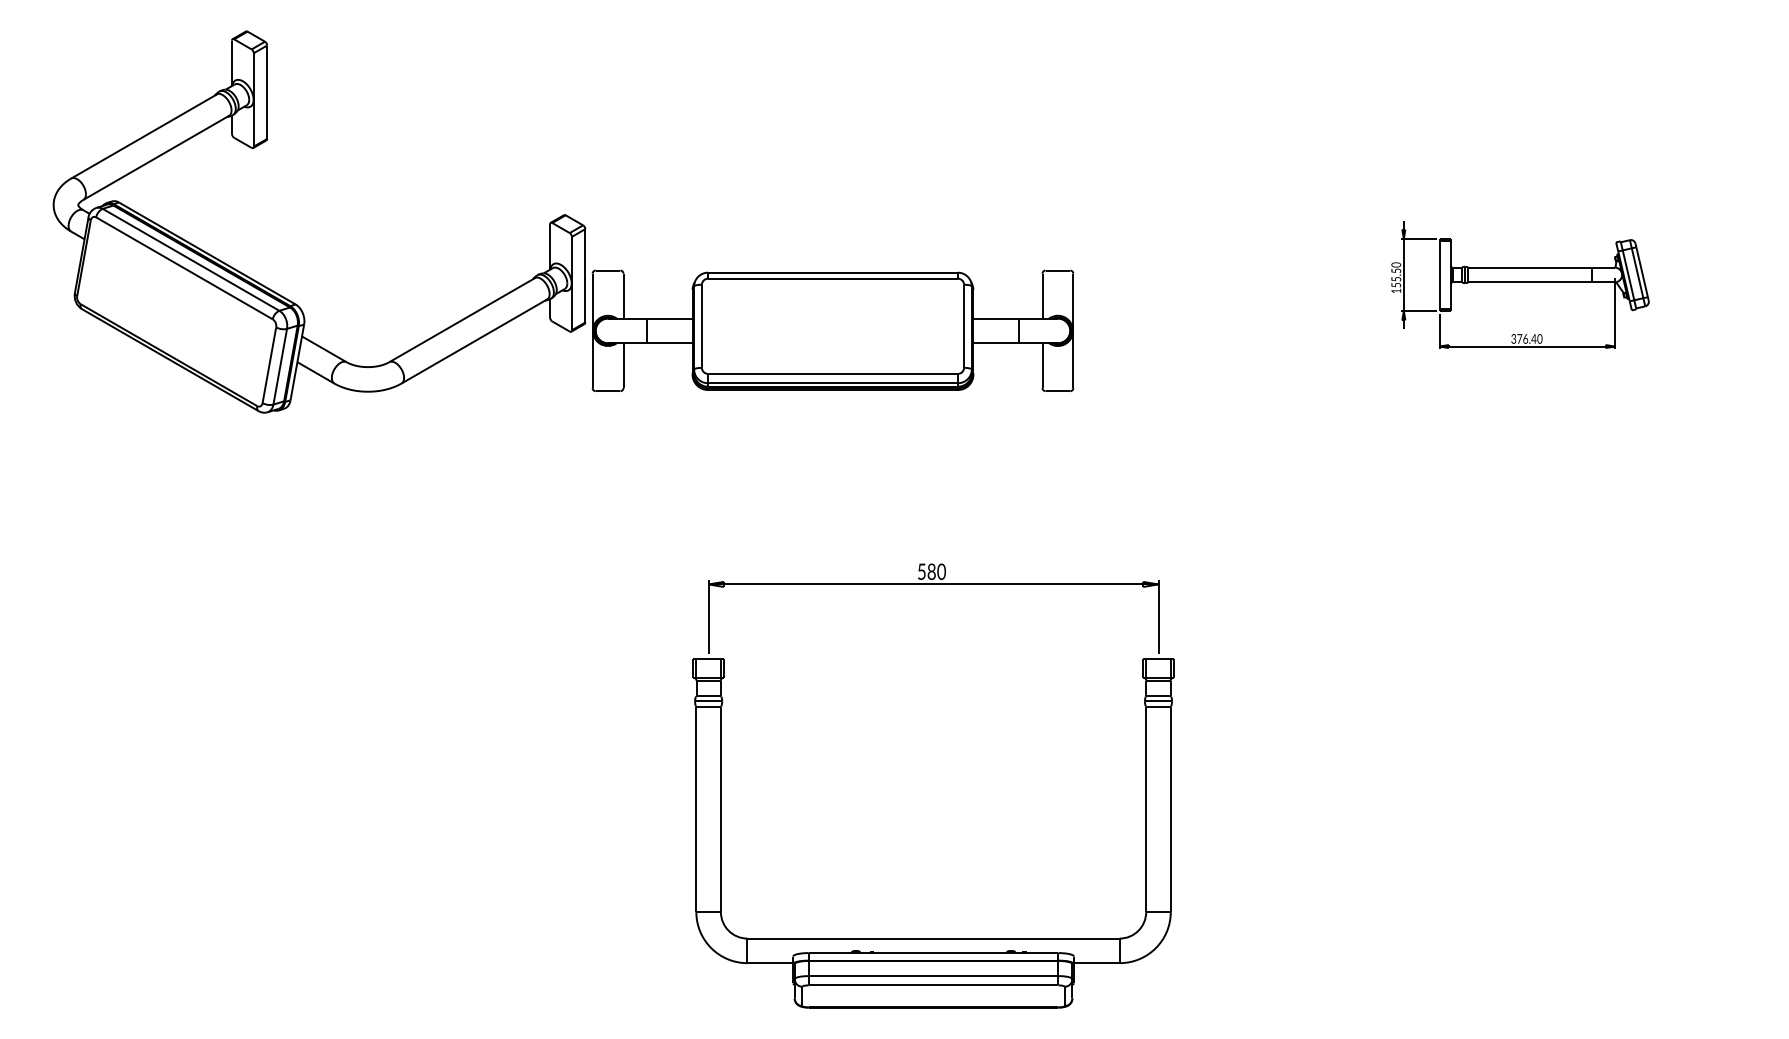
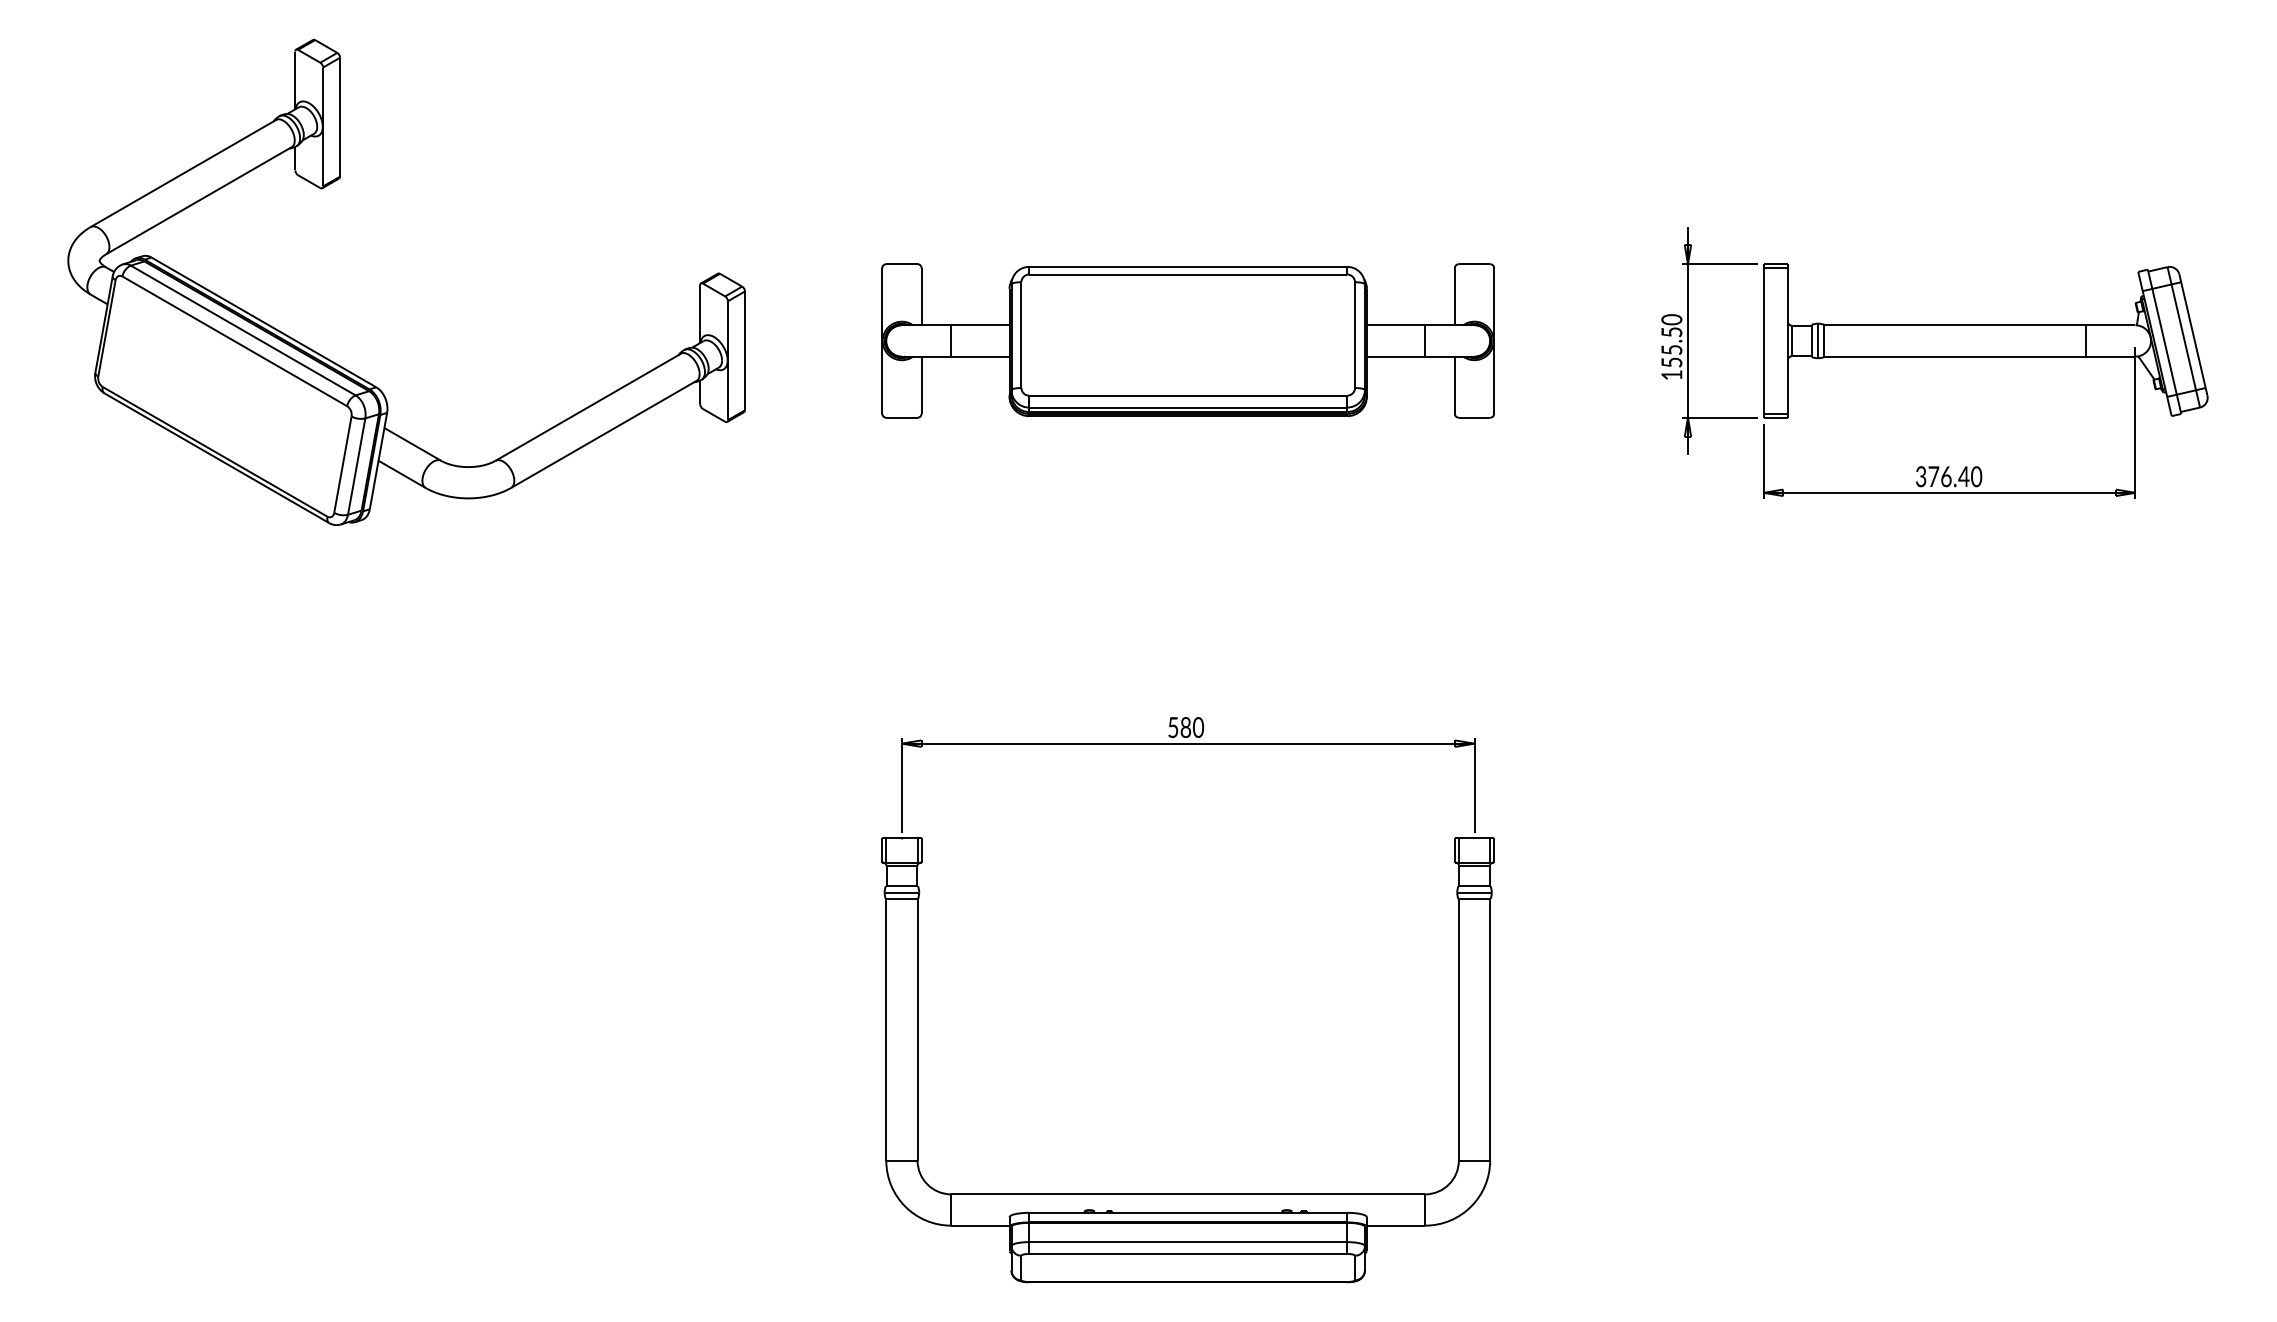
part: (1519, 284) -> (1934, 362), size x1.67
part: (832, 330) -> (1187, 340), moved

